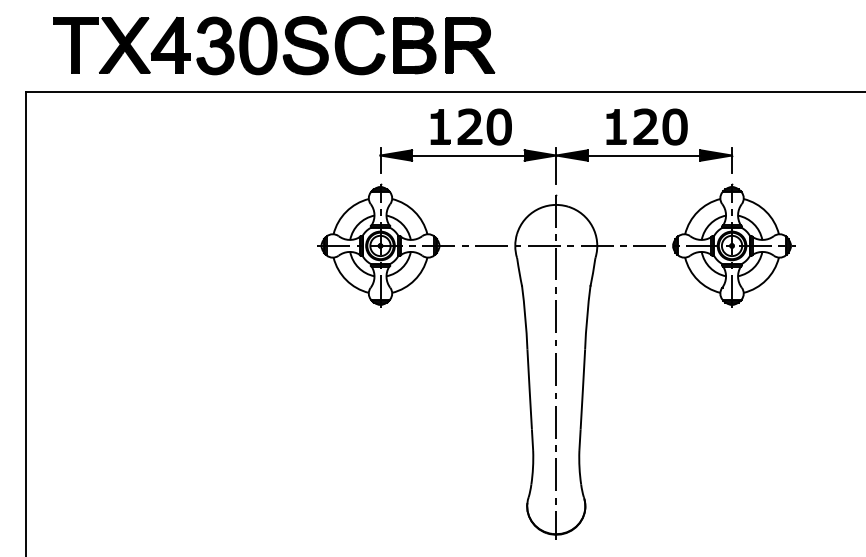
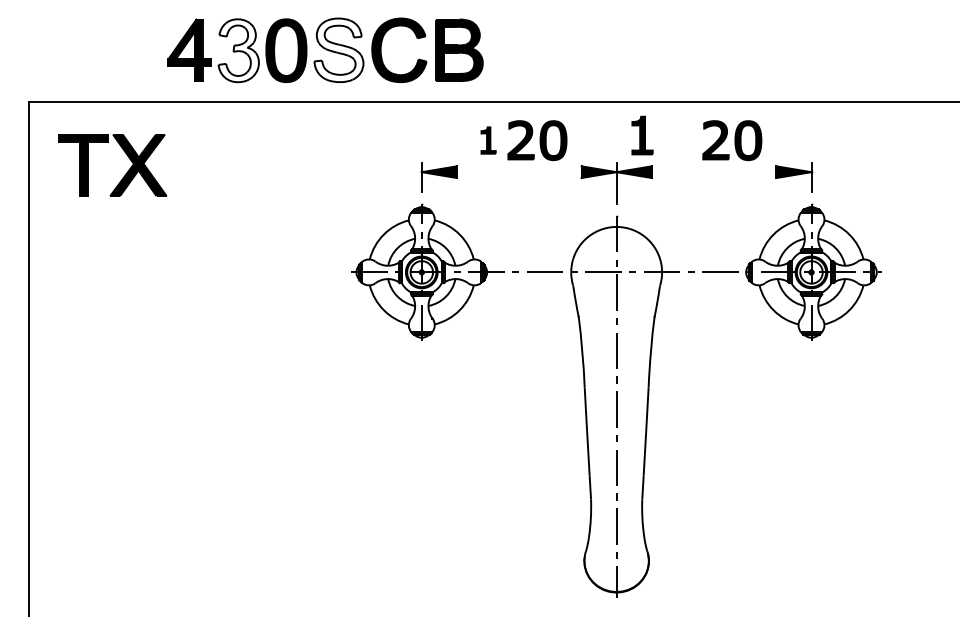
part: (469, 44) -> (520, 49), removed
fill: (215, 45) -> (238, 50), removed
fill: (305, 45) -> (338, 50), removed
part: (113, 52) -> (125, 173), moved
part: (440, 126) -> (488, 140), size x0.7
part: (616, 126) -> (642, 135), moved
line: (467, 155) -> (518, 172), removed
line: (643, 155) -> (713, 172), removed

